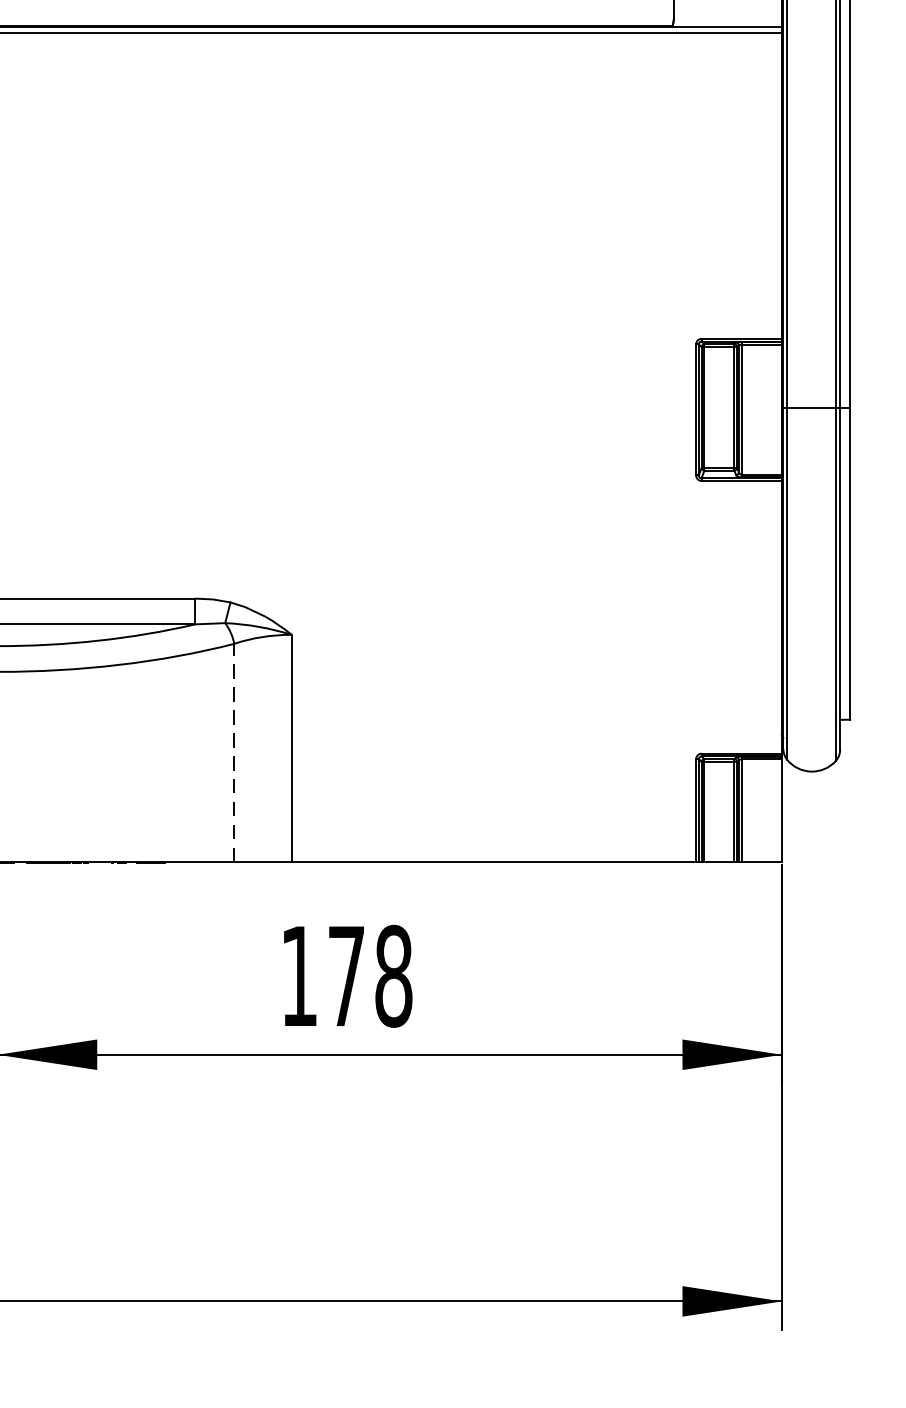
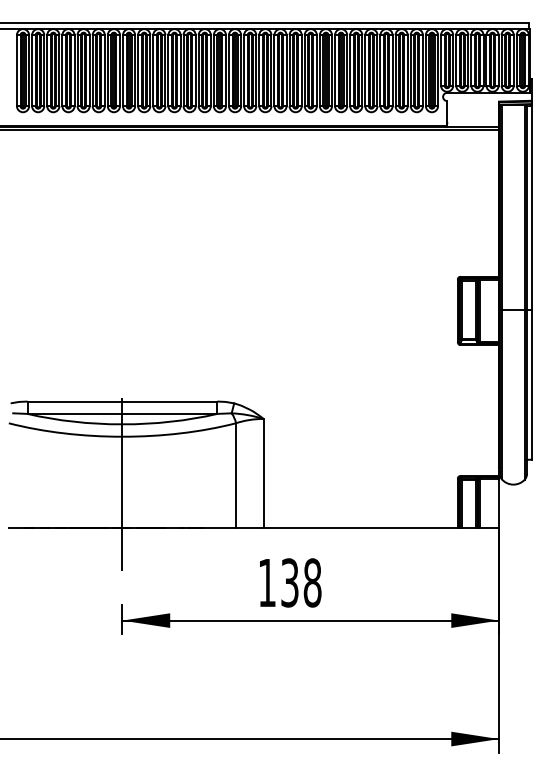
line: (235, 752) -> (236, 475), dashed -> solid
text: (345, 975) -> (289, 582), 178 -> 138

